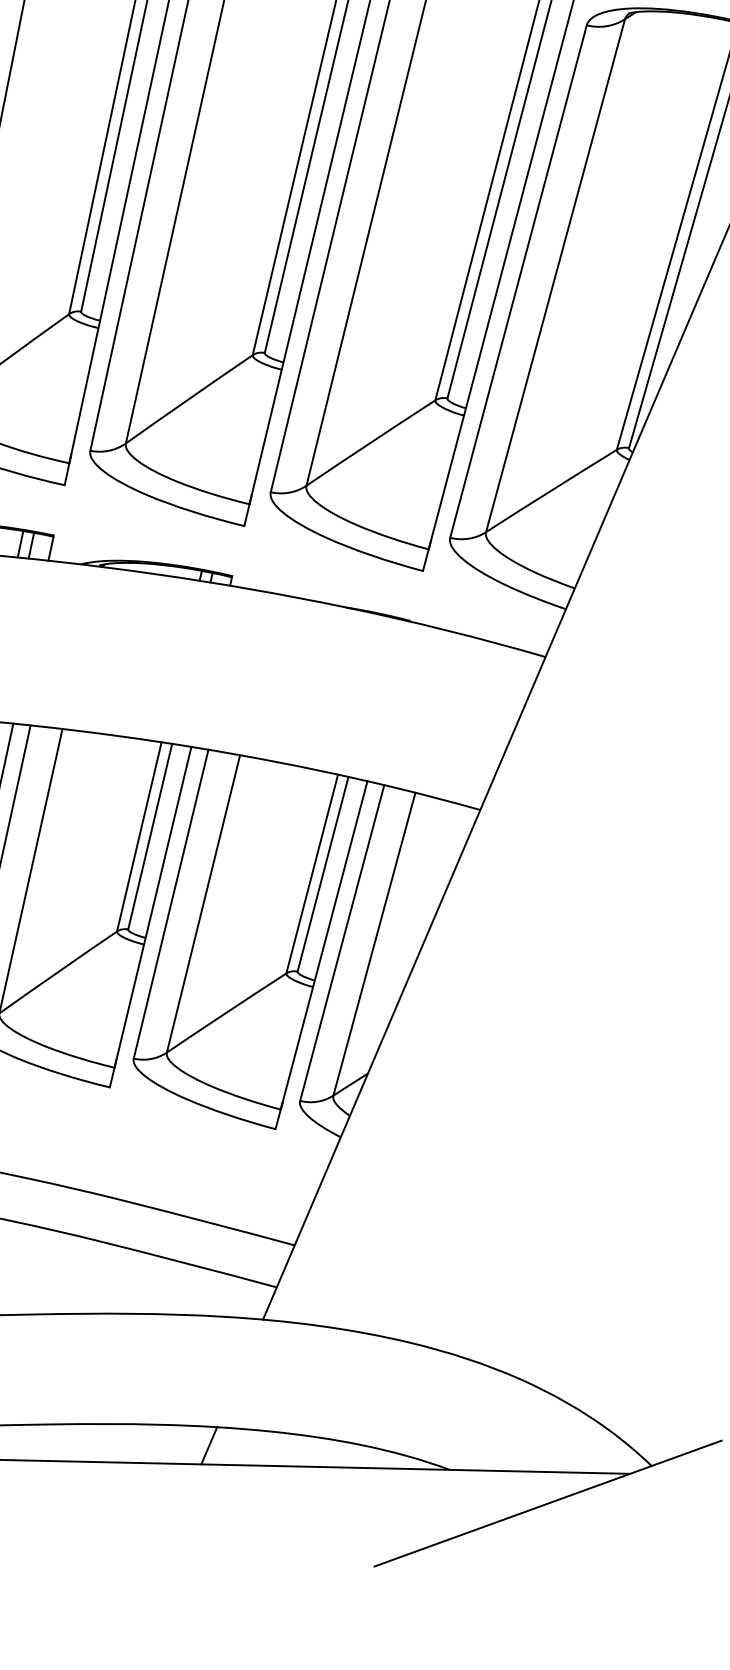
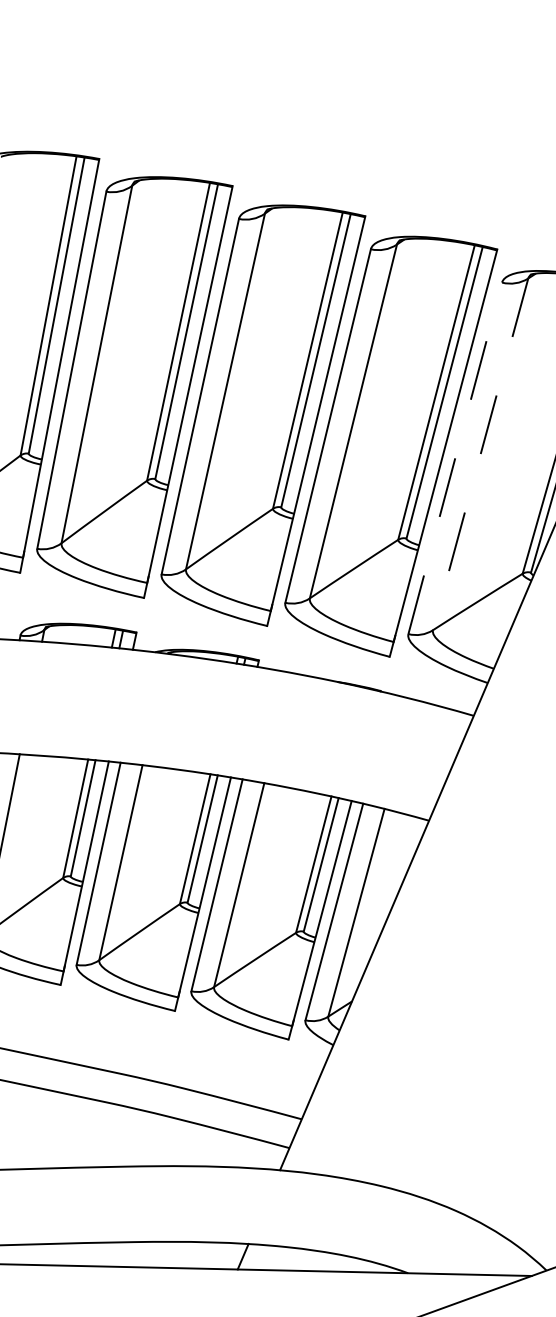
line: (555, 275) -> (480, 454), solid -> dashed
line: (518, 281) -> (455, 458), solid -> dashed

